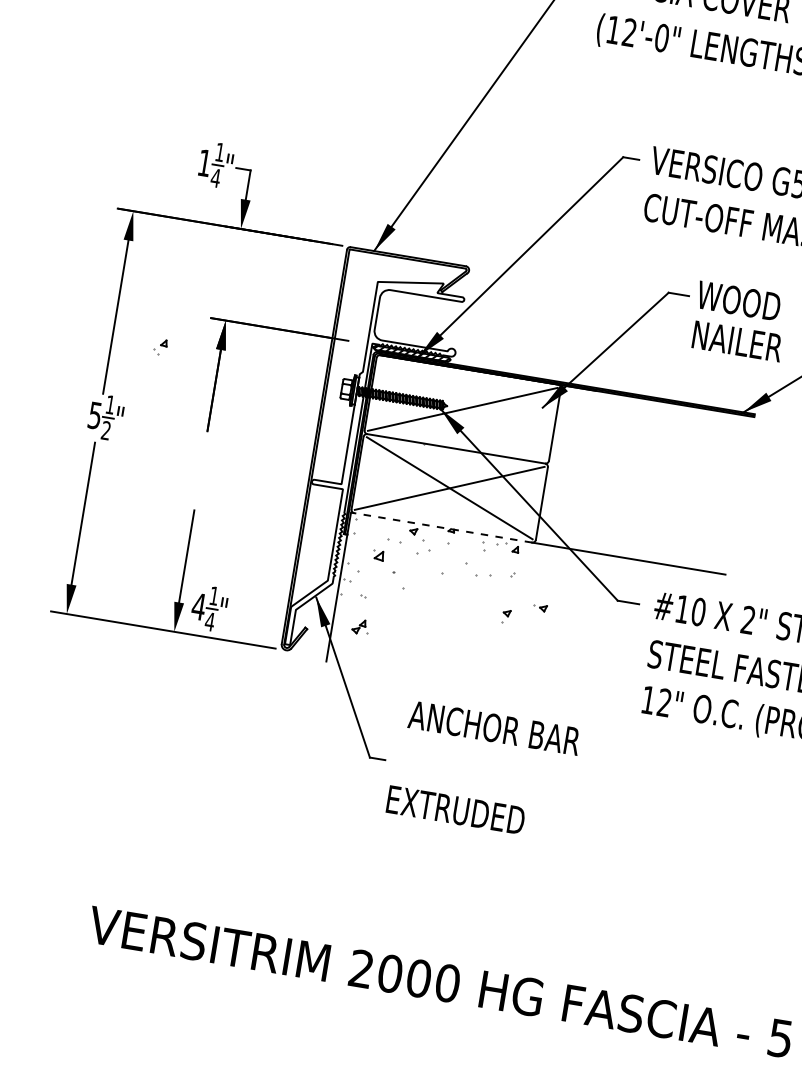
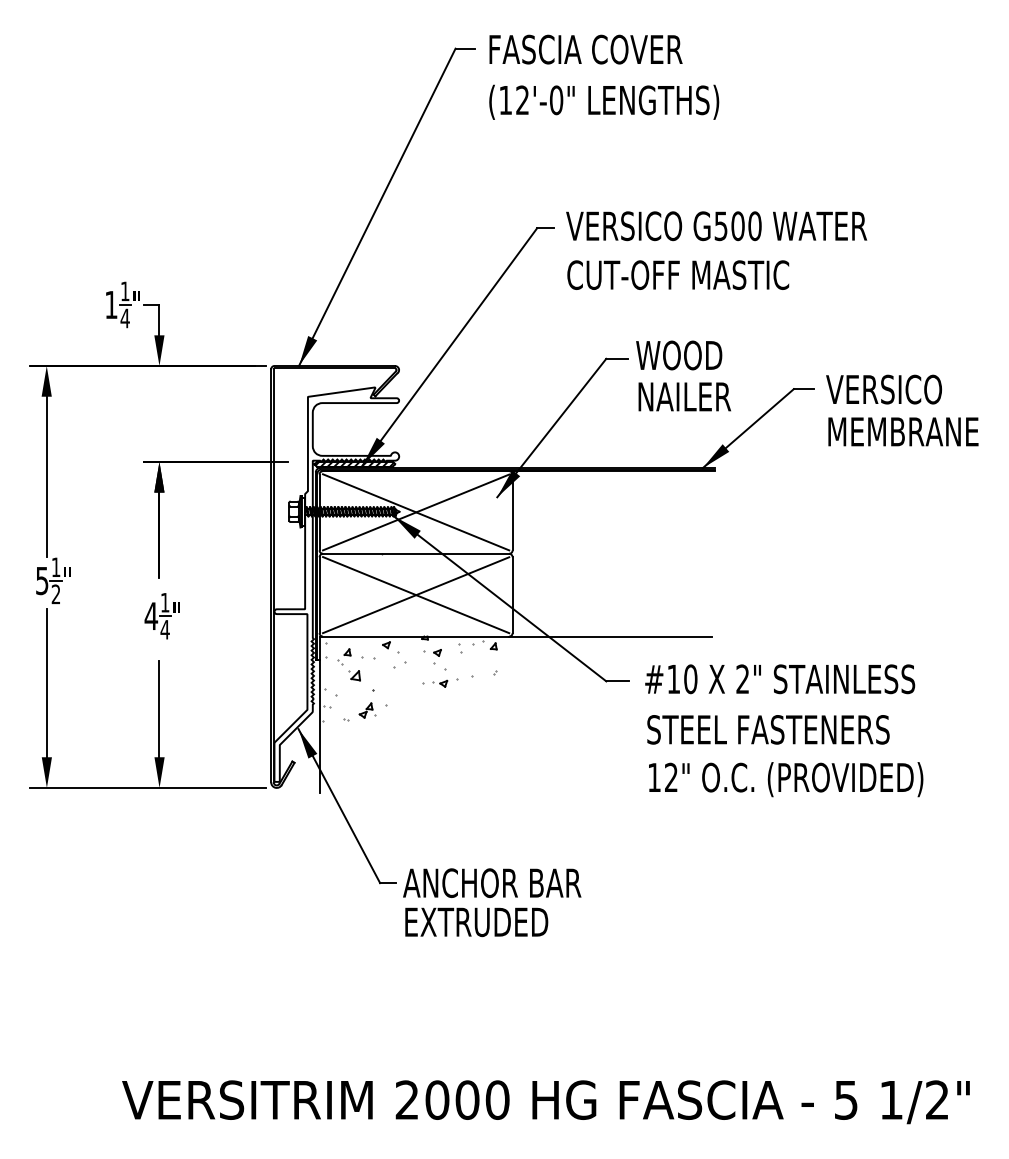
part: (160, 346) -> (344, 656), moved
line: (463, 409) -> (416, 512), added
line: (441, 527) -> (414, 636), dashed -> solid
part: (540, 607) -> (440, 683), moved
part: (208, 608) -> (161, 616), moved
part: (506, 616) -> (437, 656), moved
part: (360, 626) -> (367, 710), moved
text: (494, 727) -> (492, 882), moved

